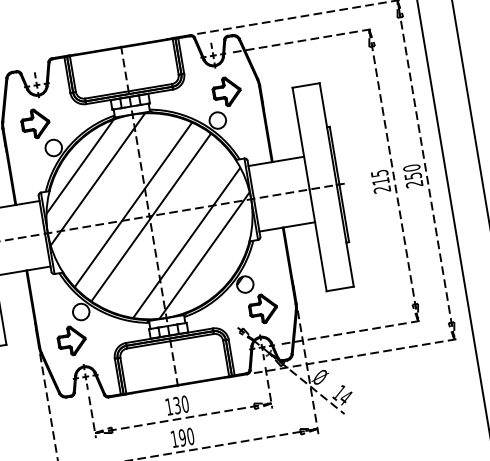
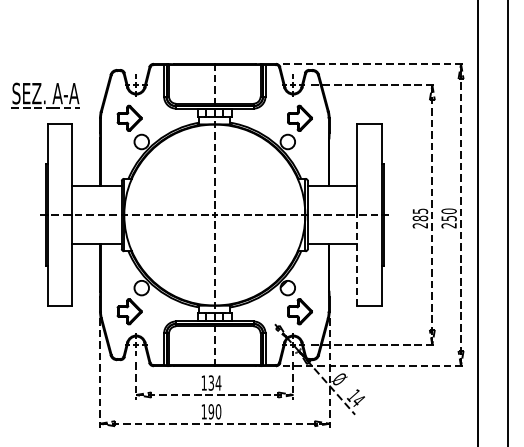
text: (381, 181) -> (420, 218), 215 -> 285
hatch: (149, 216) -> (214, 215), removed
line: (318, 239) -> (357, 259), solid -> dashed
text: (185, 403) -> (218, 382), 130 -> 134

